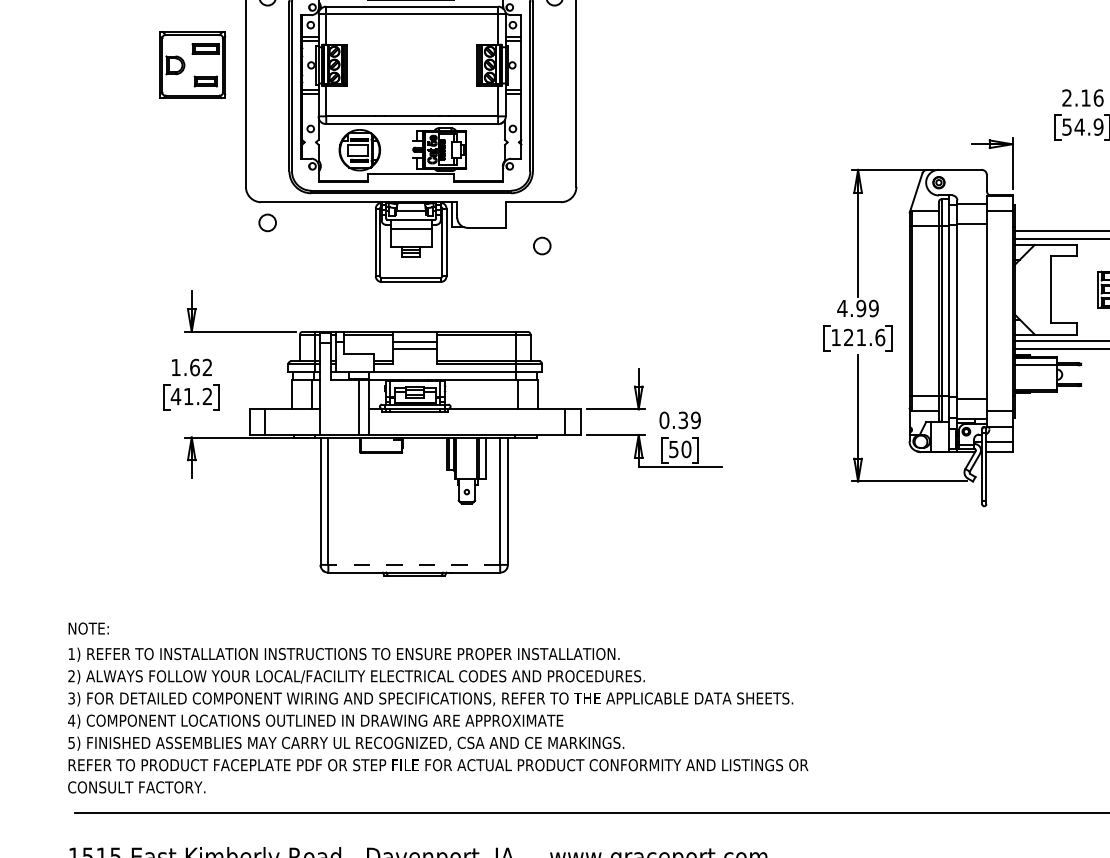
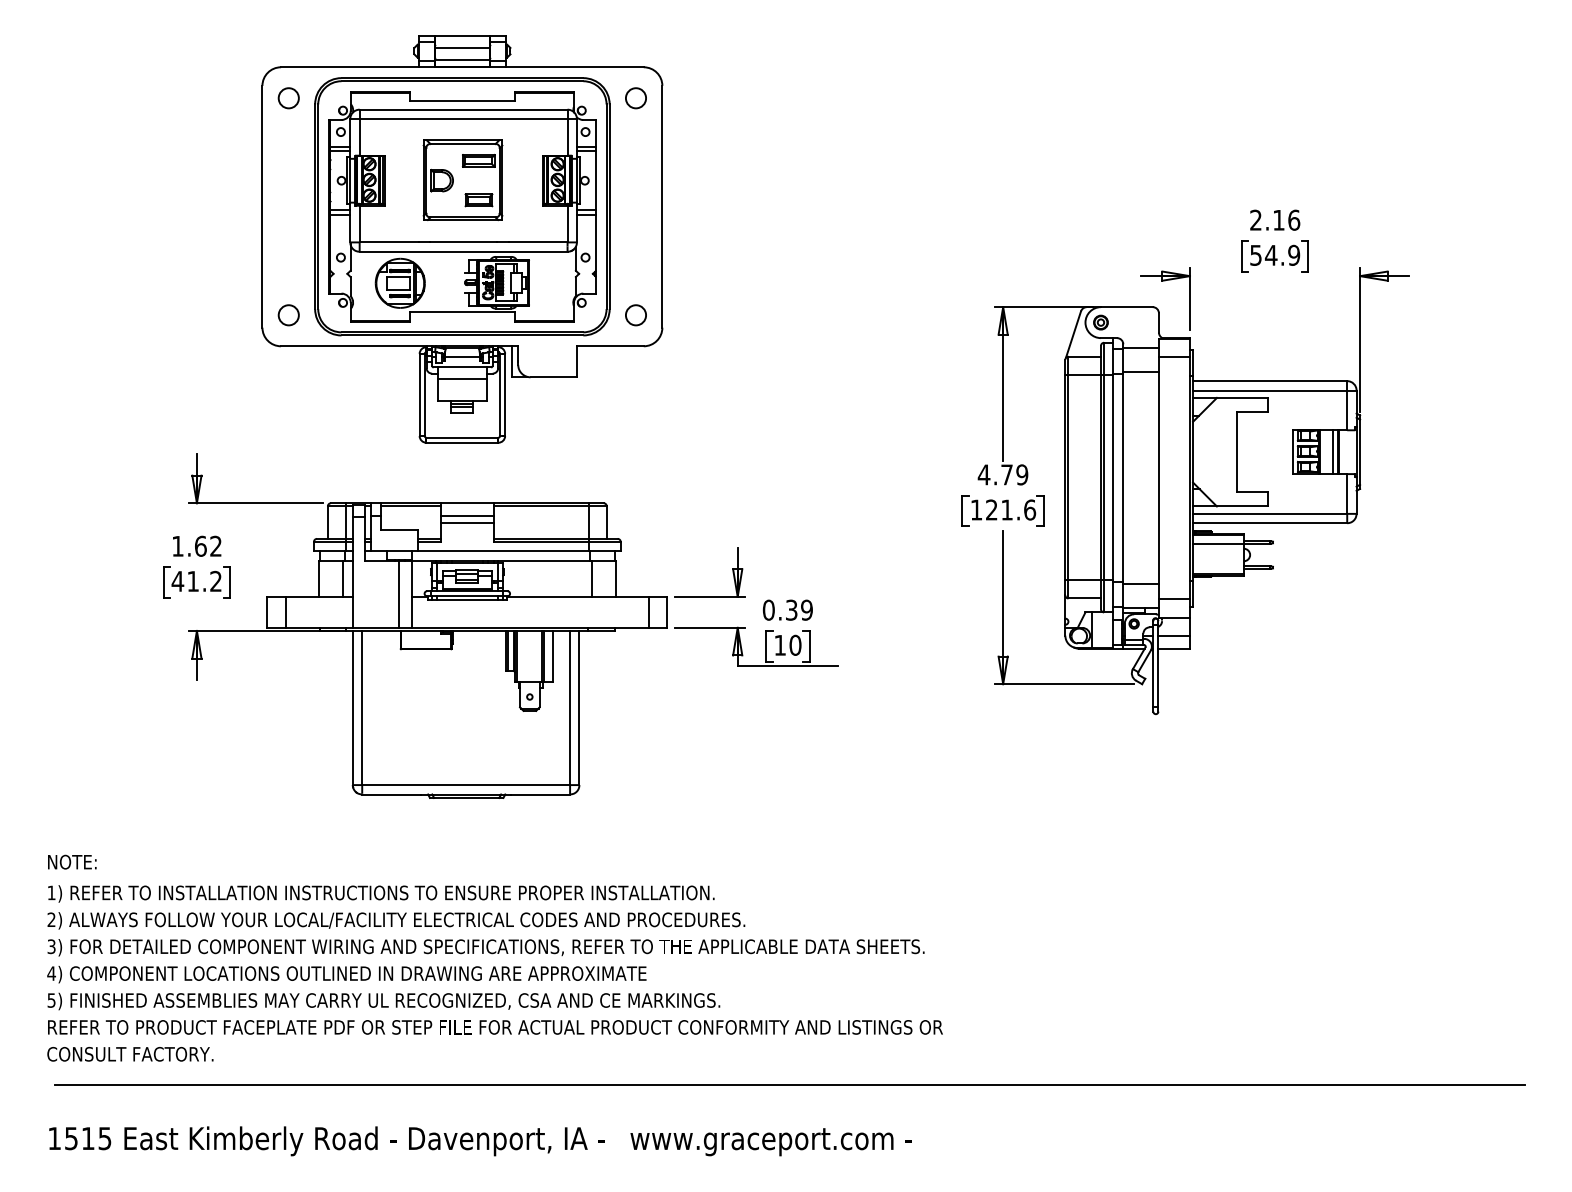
part: (192, 65) -> (462, 180), moved
circle: (267, 223) -> (288, 315), moved
circle: (541, 246) -> (635, 315), moved
text: (860, 308) -> (1006, 474), 4.99 -> 4.79
text: (673, 449) -> (779, 645), 50 -> 10
line: (414, 565) -> (466, 785), dashed -> solid

